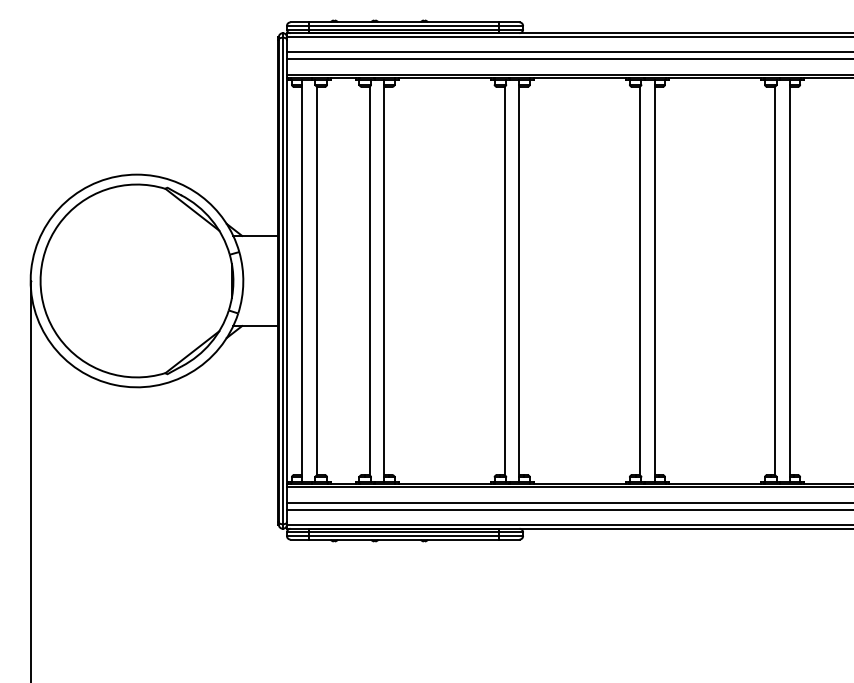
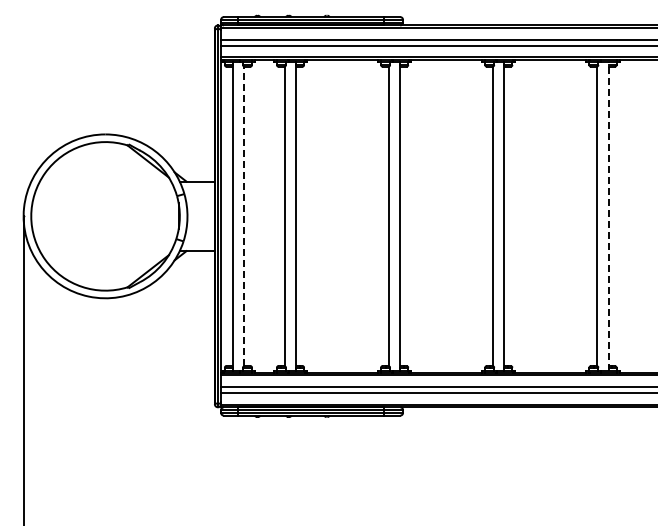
line: (317, 281) -> (244, 216), solid -> dashed
line: (789, 281) -> (608, 216), solid -> dashed

